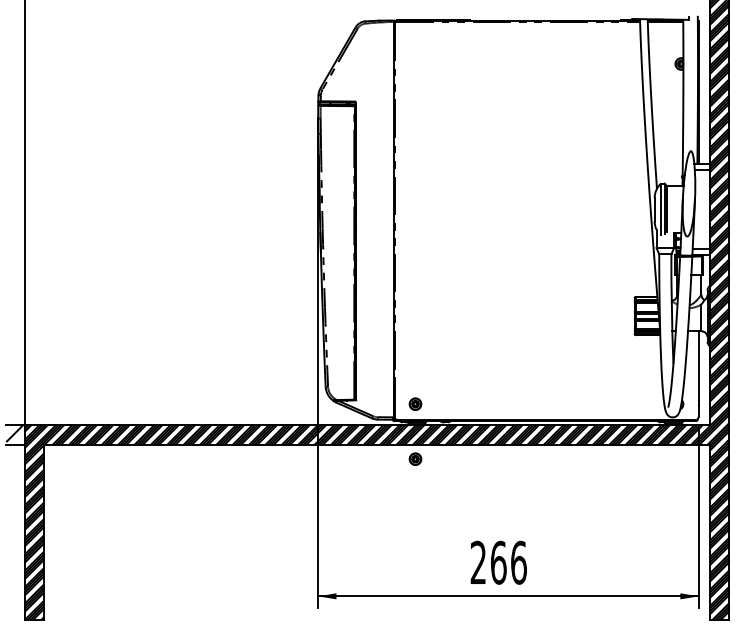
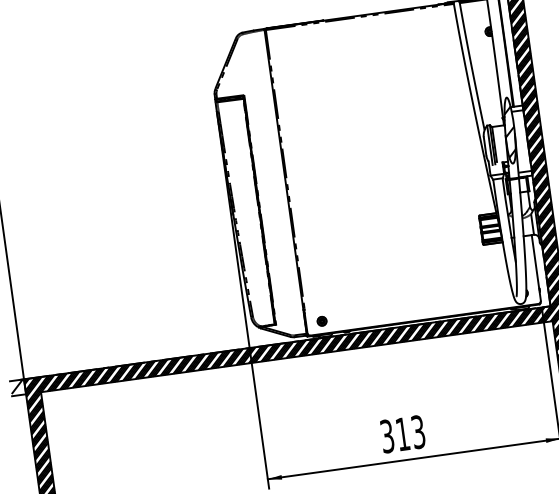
hatch: (688, 195) -> (509, 131), added
part: (415, 458) -> (327, 363), removed
text: (498, 562) -> (402, 434), 266 -> 313

